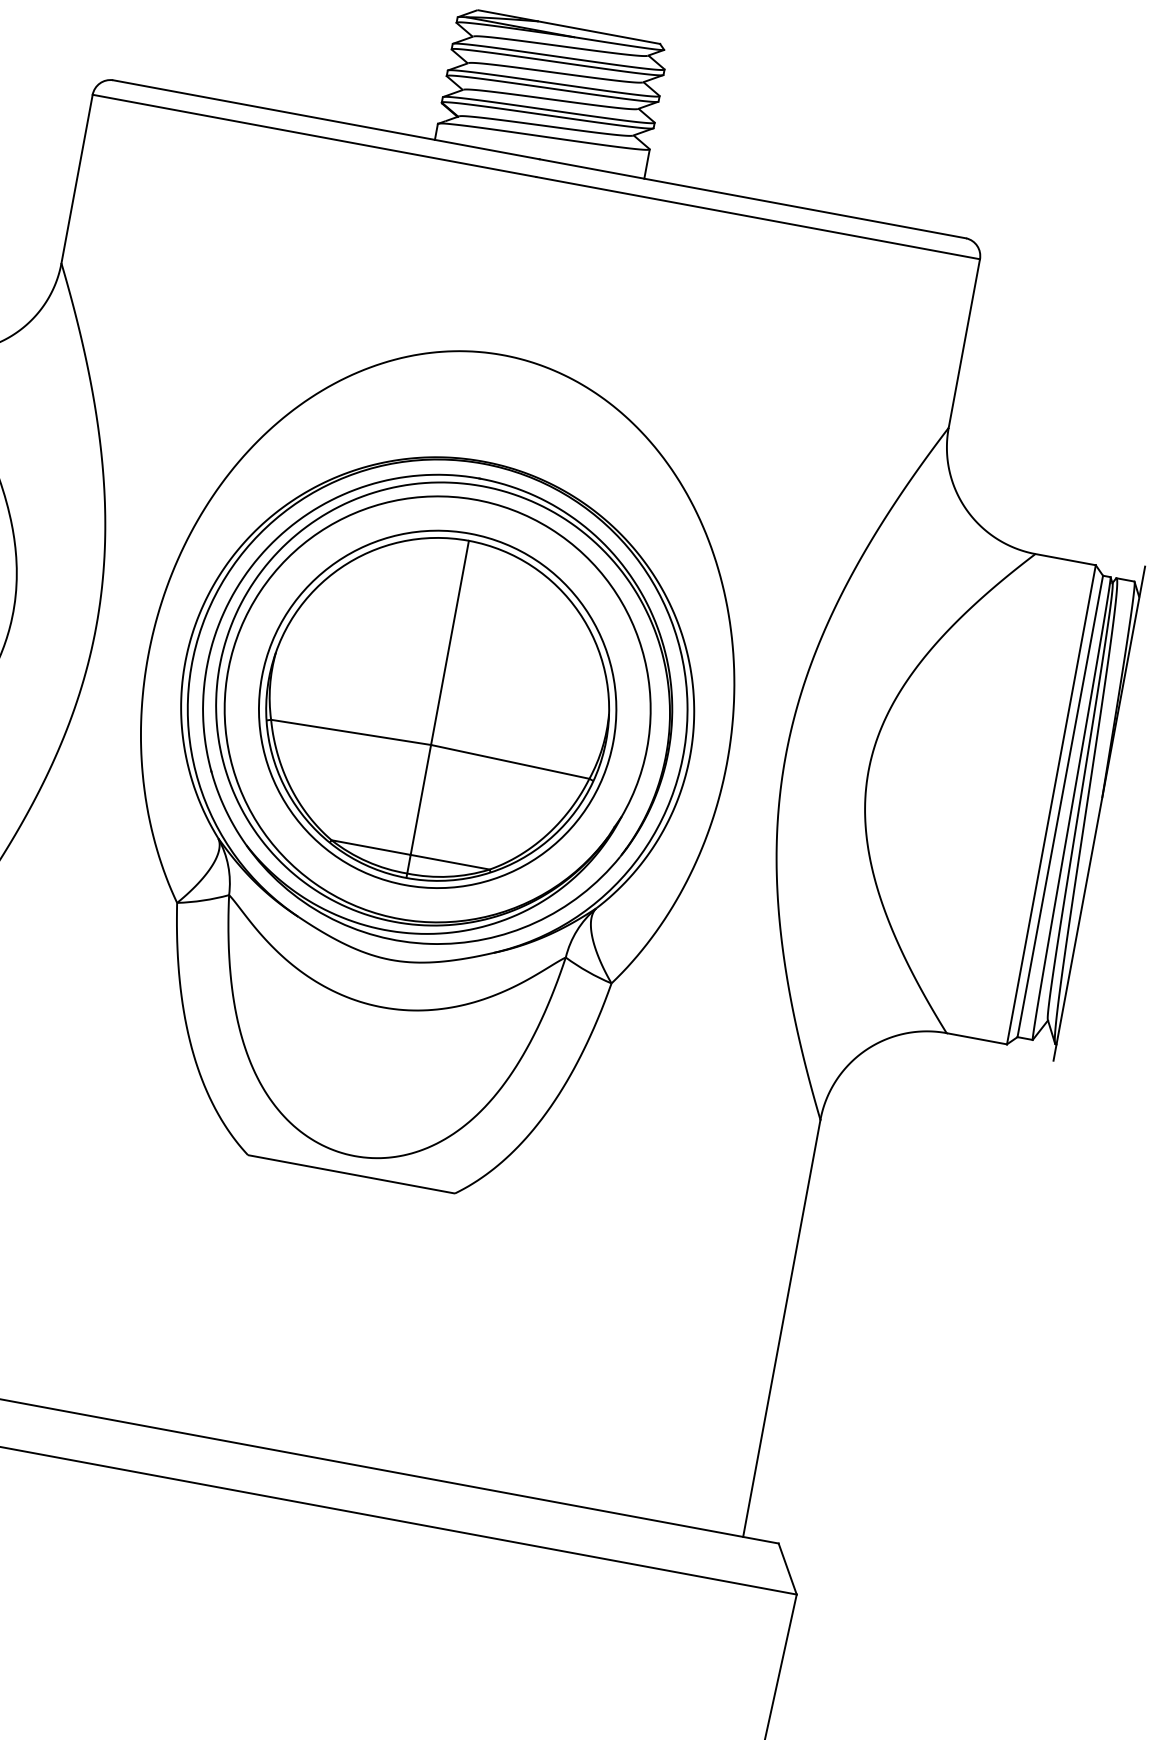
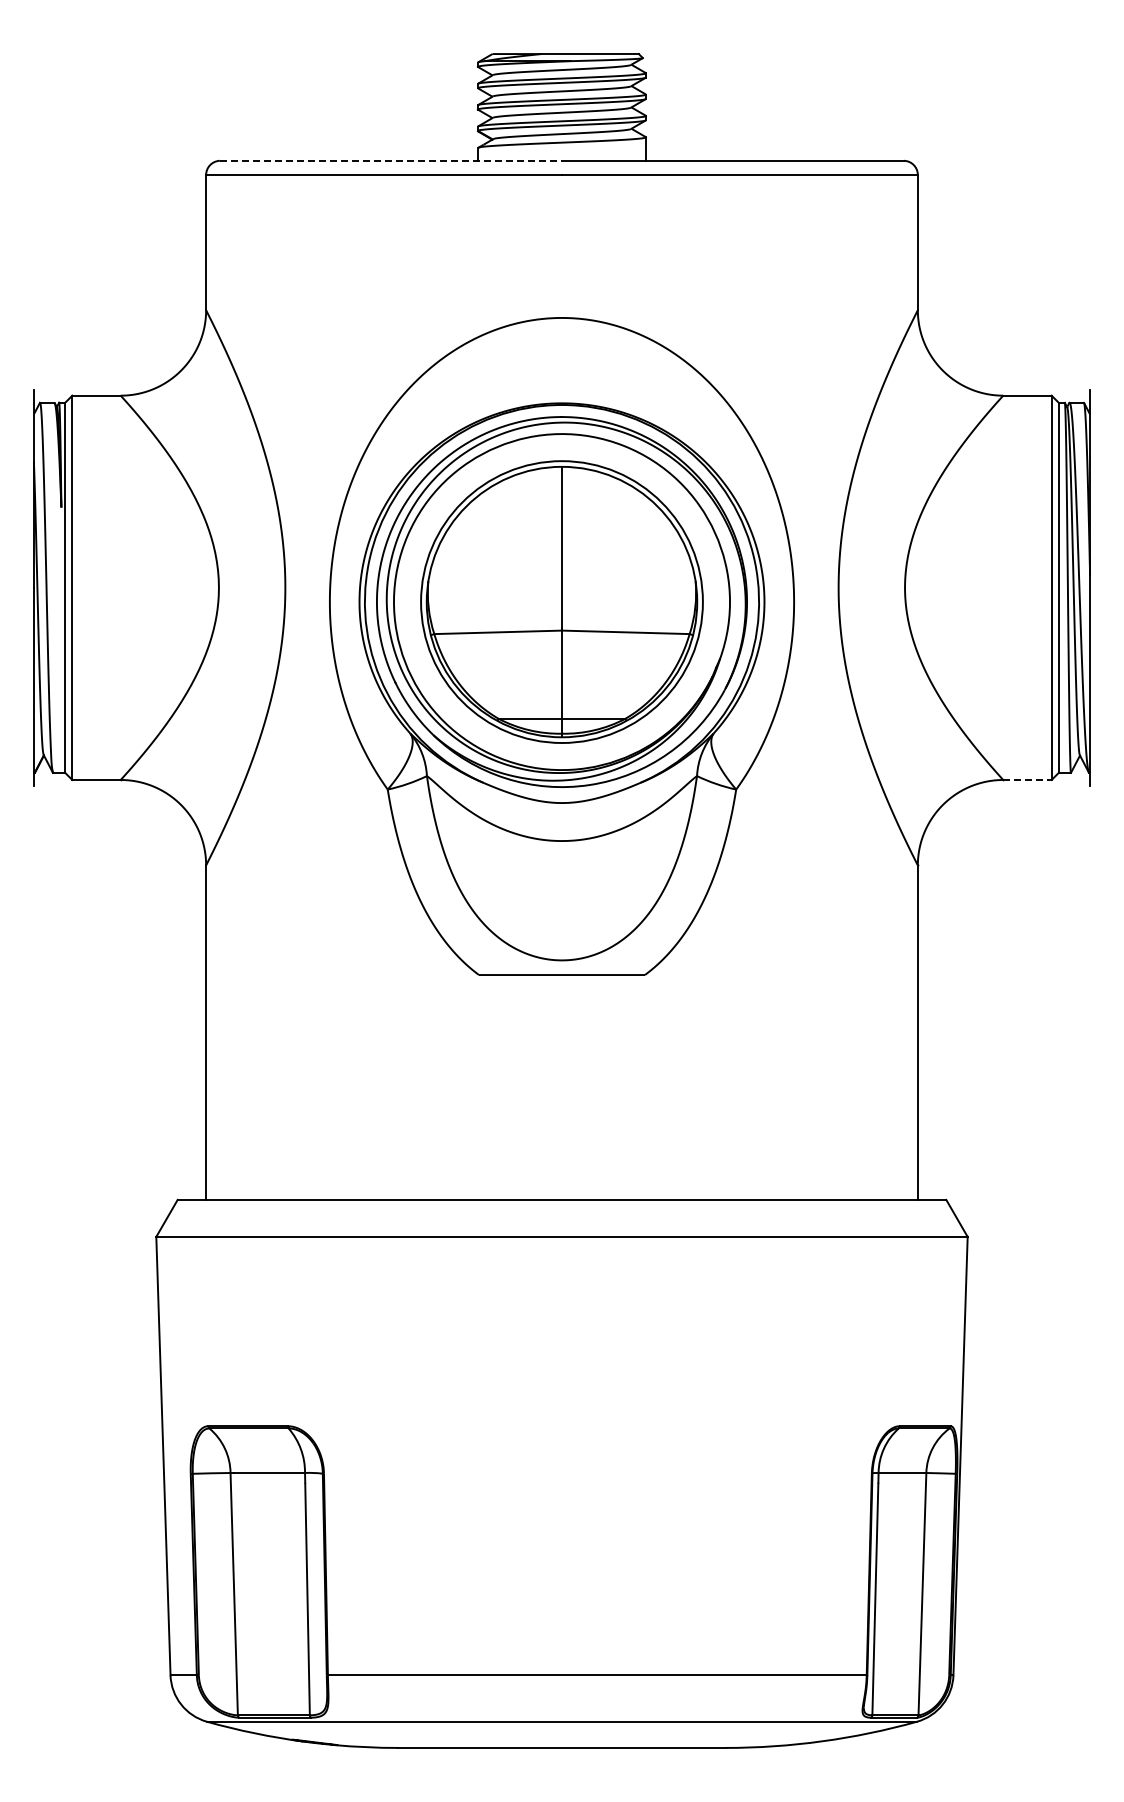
line: (327, 119) -> (391, 160), solid -> dashed
line: (976, 1039) -> (1027, 780), solid -> dashed

